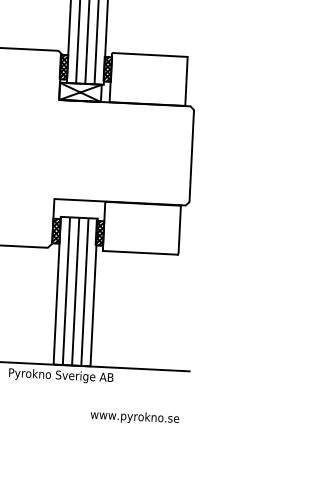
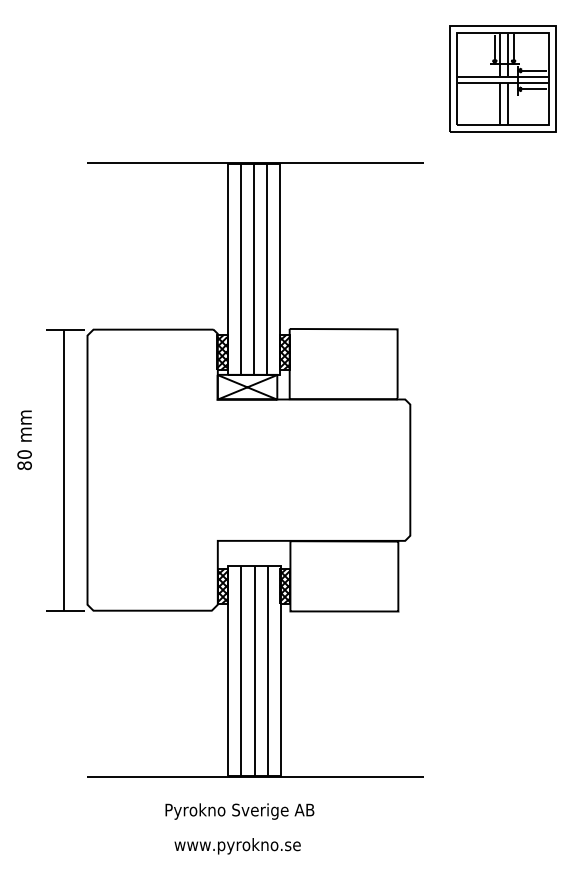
text: (60, 376) -> (239, 811), moved
text: (134, 417) -> (237, 846), moved

